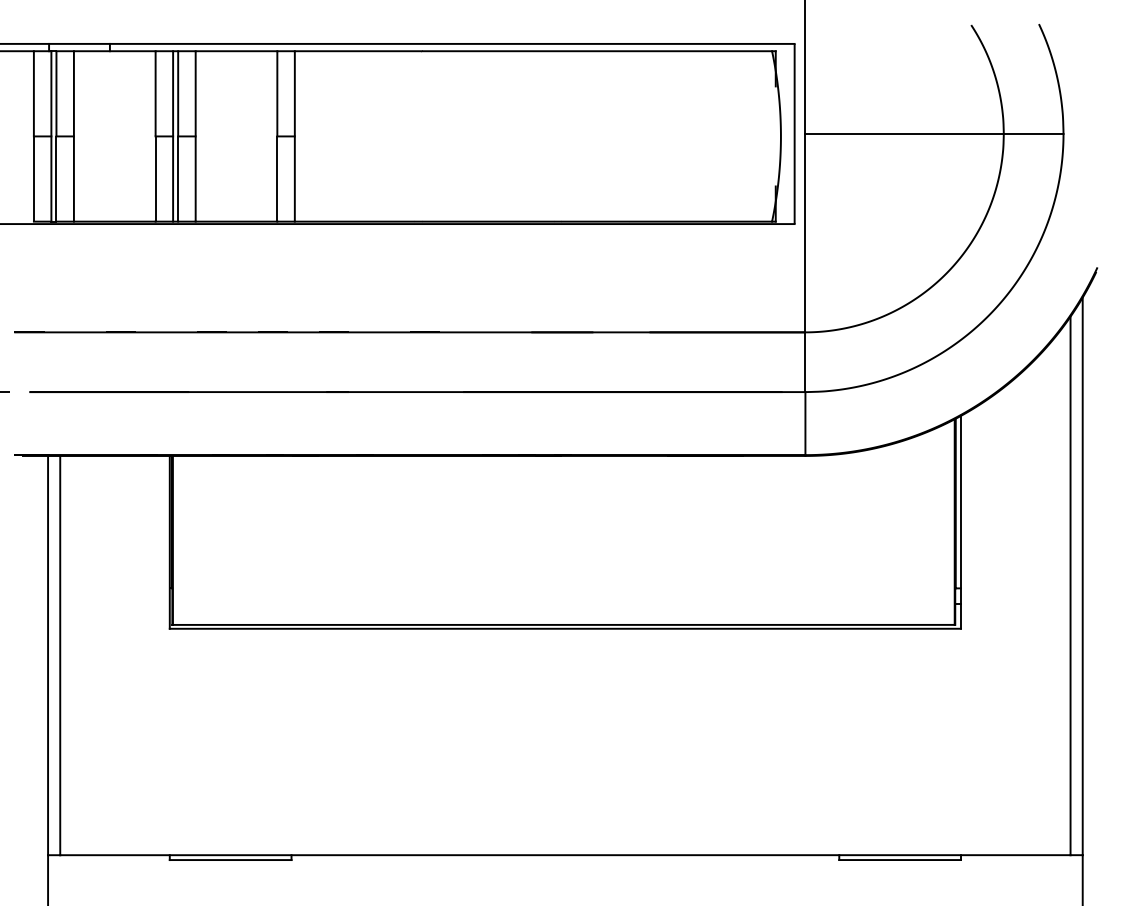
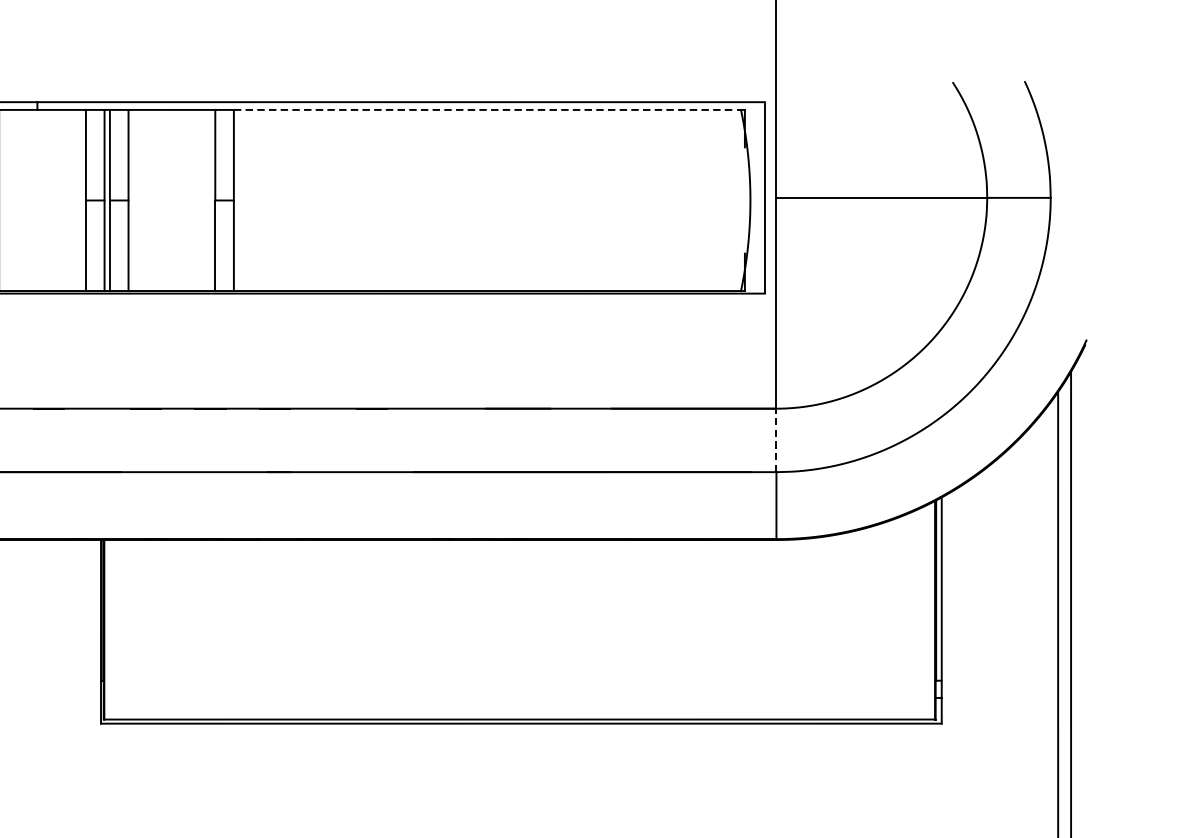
line: (533, 51) -> (487, 110), solid -> dashed
line: (805, 362) -> (776, 440), solid -> dashed

